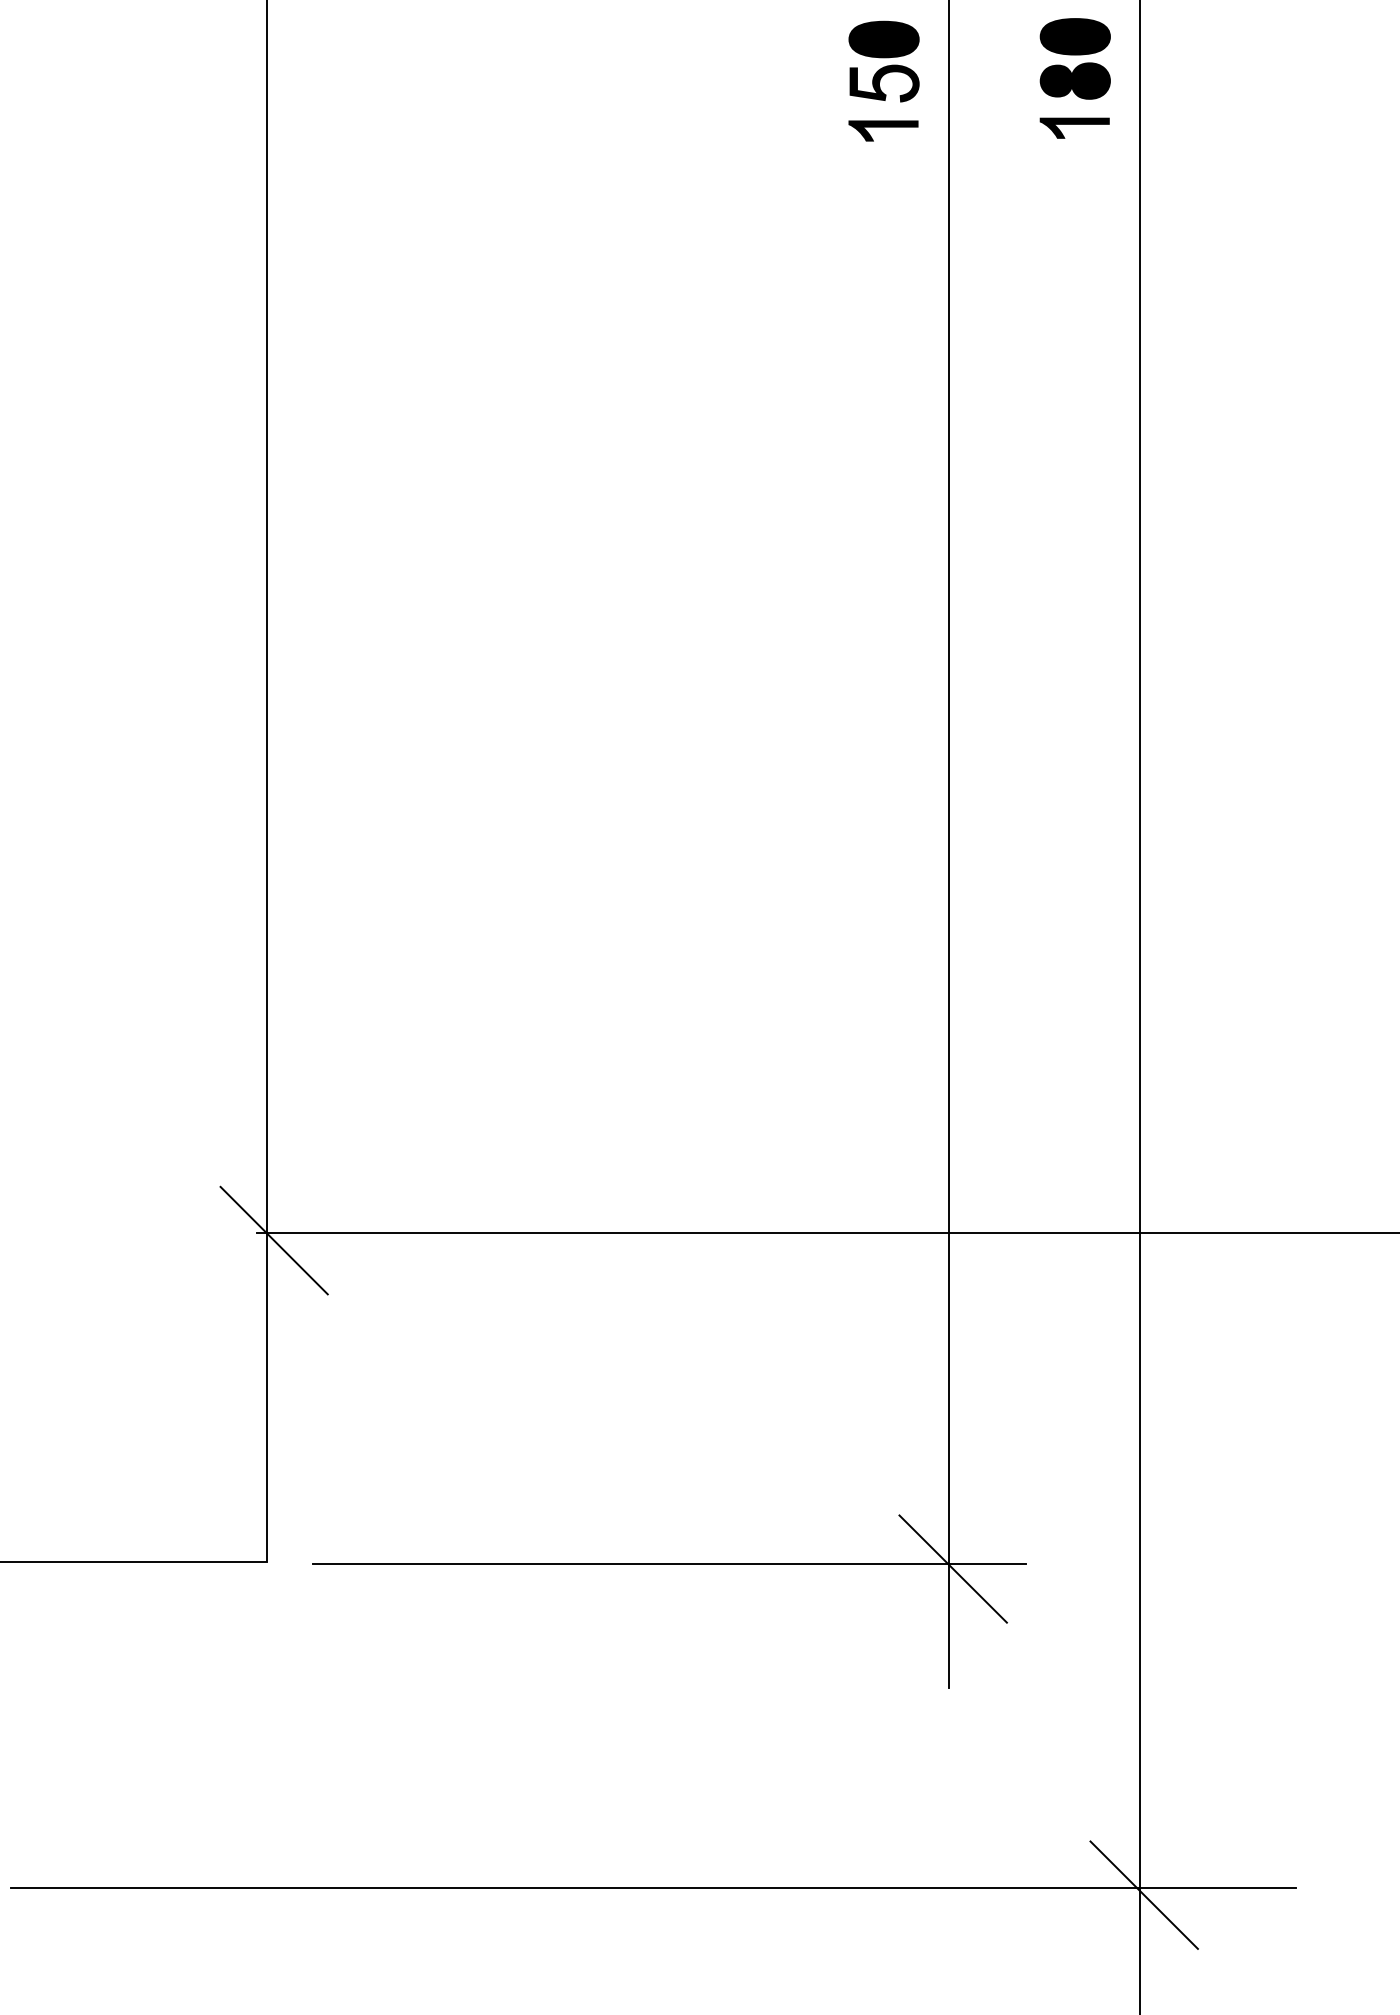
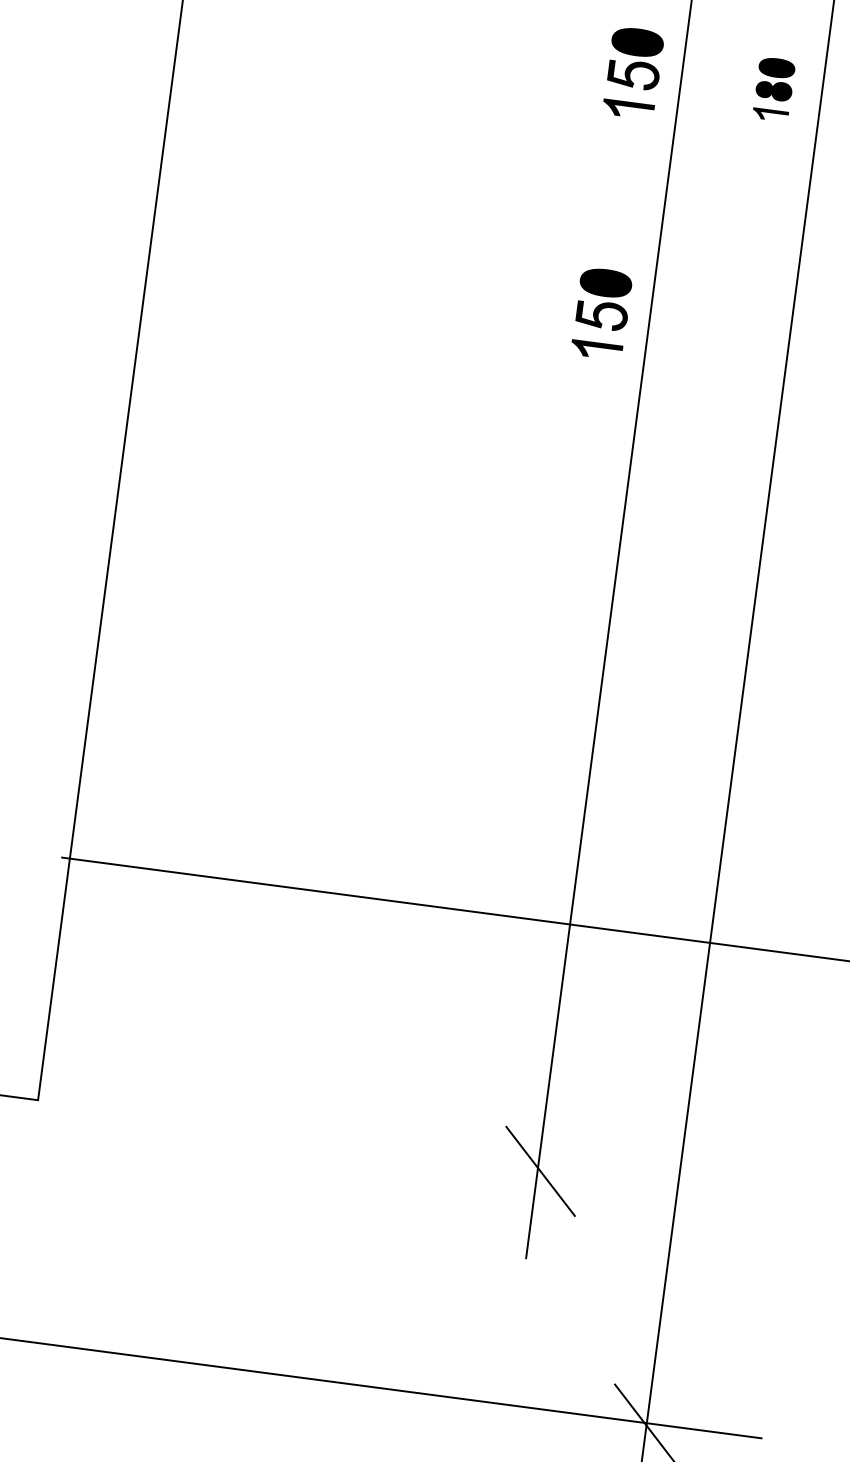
part: (1074, 78) -> (773, 89), size x0.7
part: (883, 408) -> (601, 313), added
line: (273, 1240) -> (73, 864), removed
line: (669, 1563) -> (332, 1139), removed

